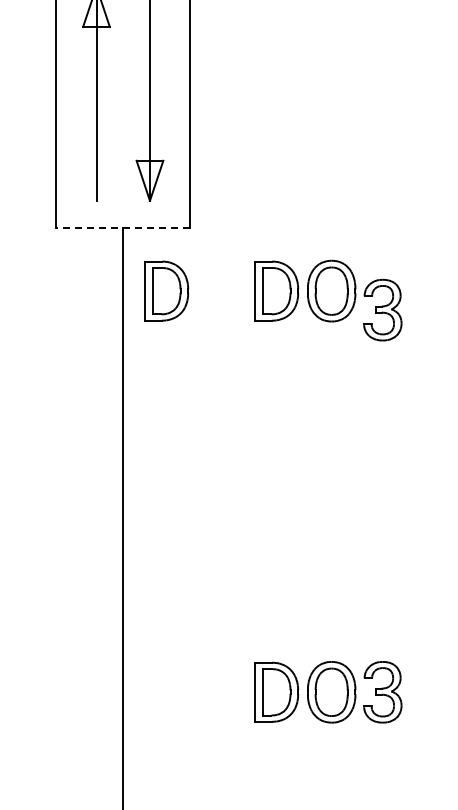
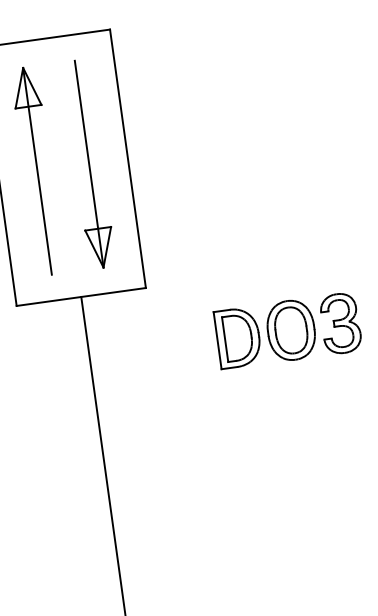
line: (123, 227) -> (81, 296), dashed -> solid
part: (166, 290) -> (131, 351), removed
part: (382, 309) -> (340, 322), moved

